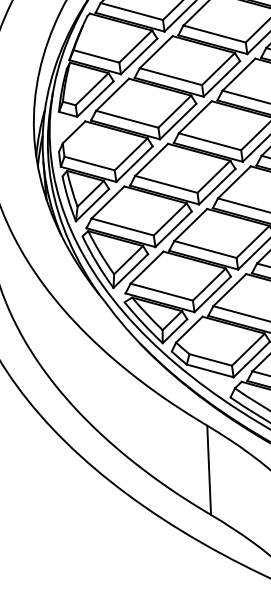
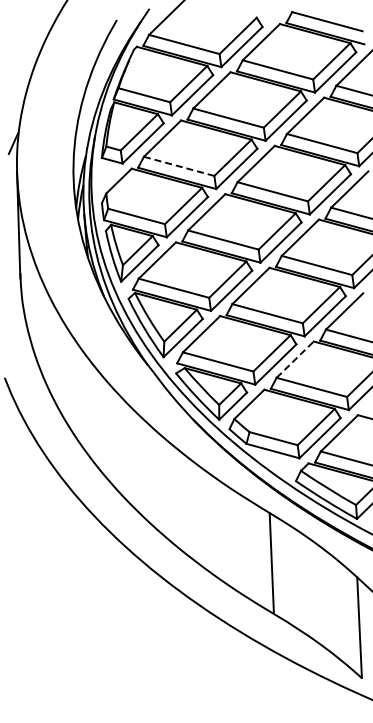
line: (127, 119) -> (179, 166), solid -> dashed
line: (230, 289) -> (295, 359), solid -> dashed

